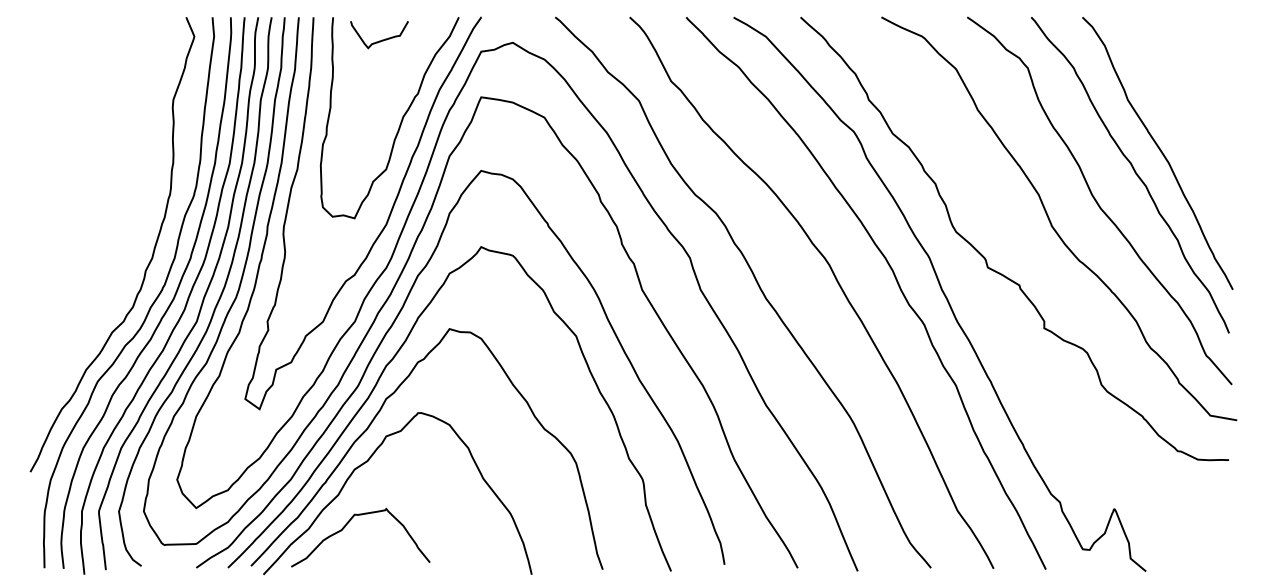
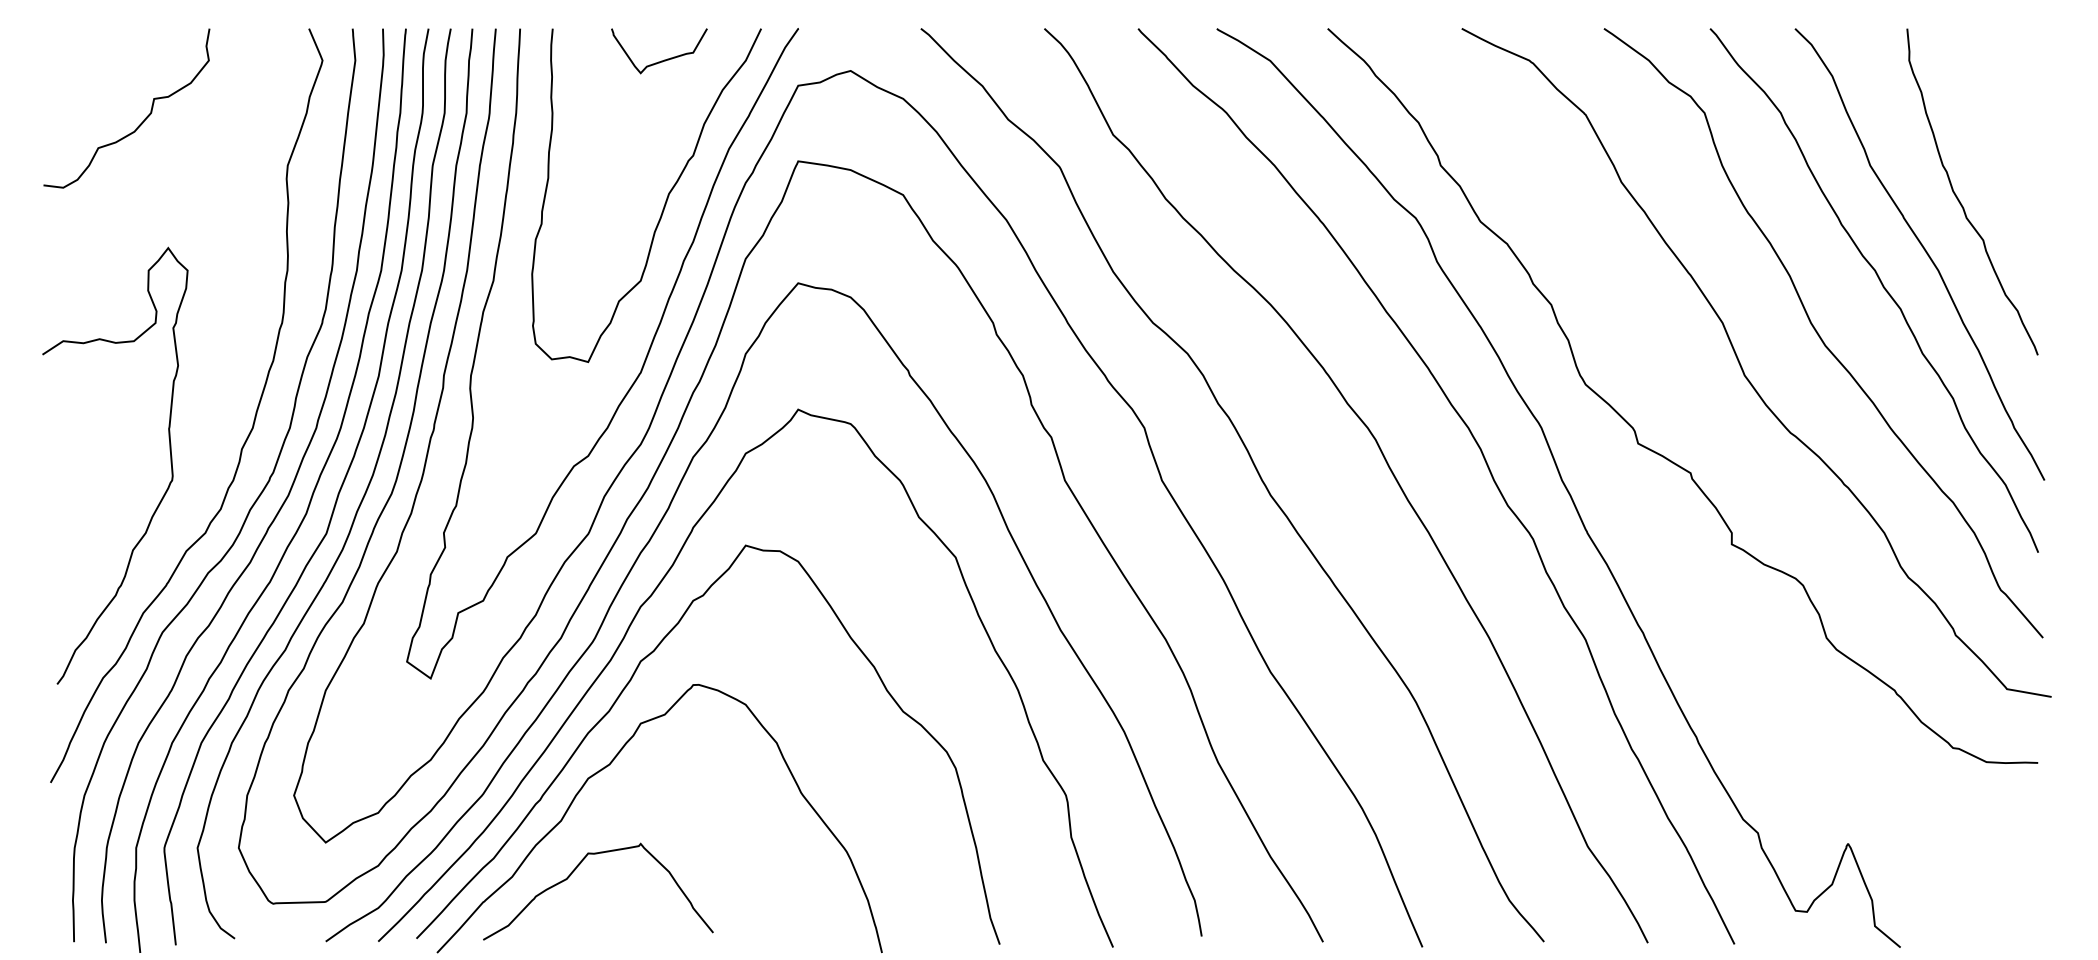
curve: (382, 39) -> (664, 58), moved
curve: (84, 73) -> (140, 121), added
curve: (1181, 119) -> (1959, 198), added
curve: (102, 280) -> (170, 465), added

